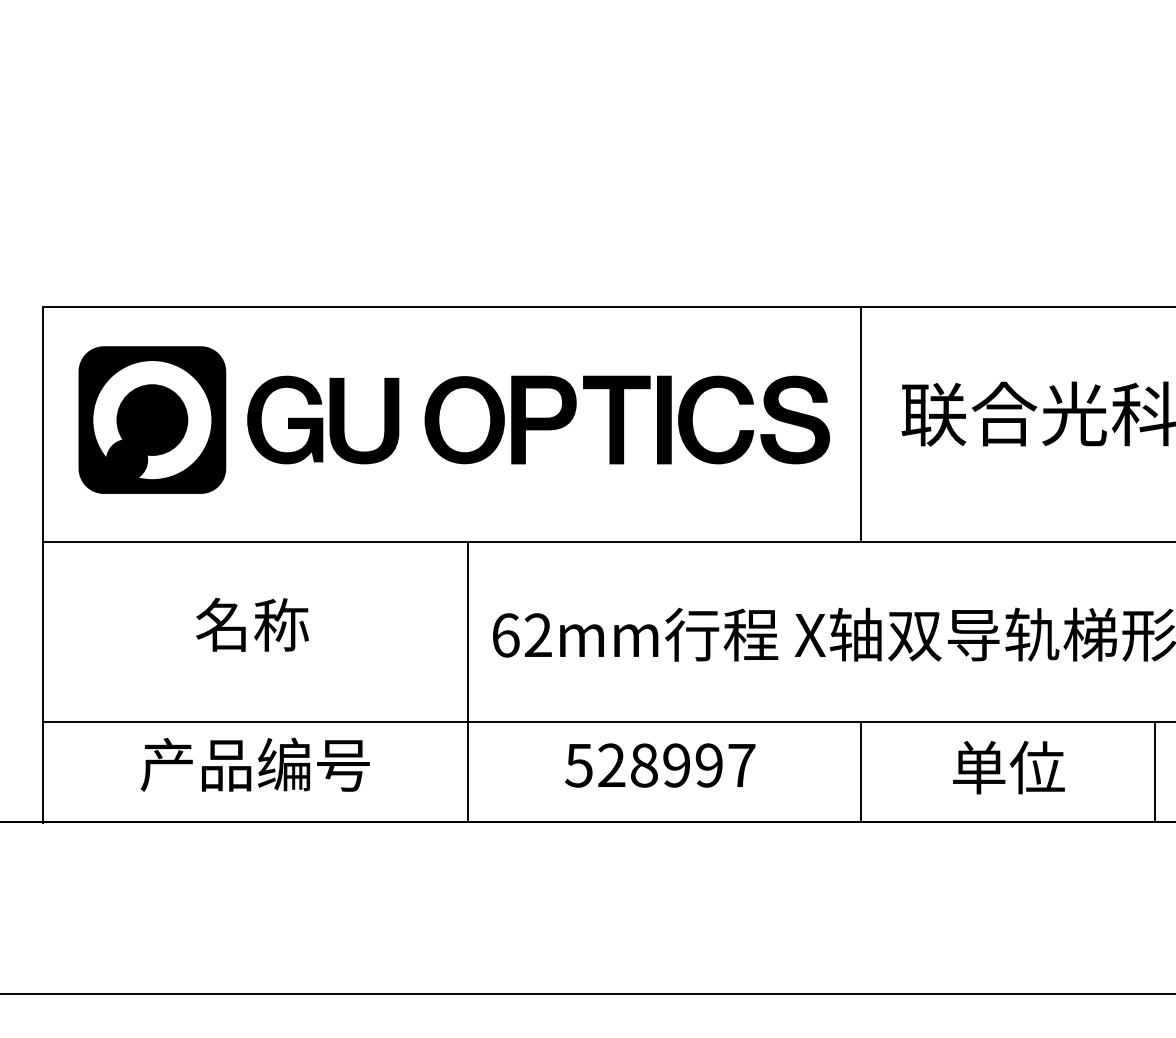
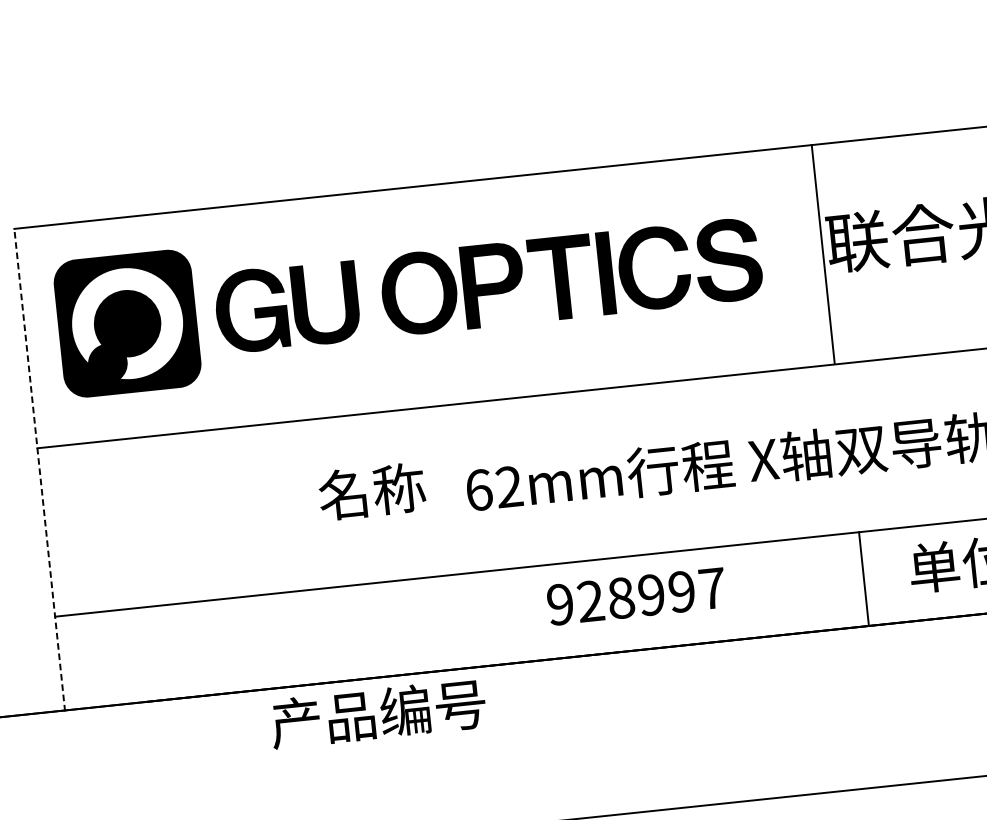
line: (861, 423) -> (823, 253), moved
line: (43, 565) -> (40, 470), solid -> dashed
text: (252, 624) -> (372, 491), moved
line: (468, 681) -> (448, 536), removed
text: (254, 764) -> (377, 713), moved
text: (578, 765) -> (559, 604), 528997 -> 928997
line: (861, 772) -> (864, 579), moved

